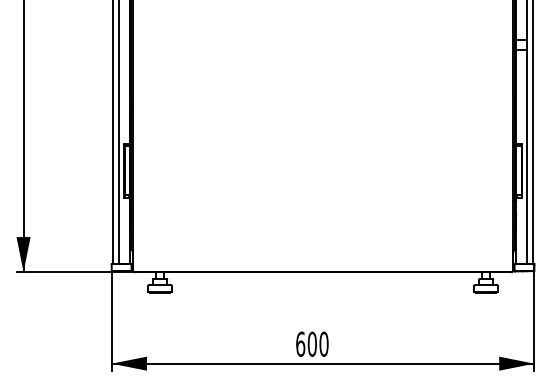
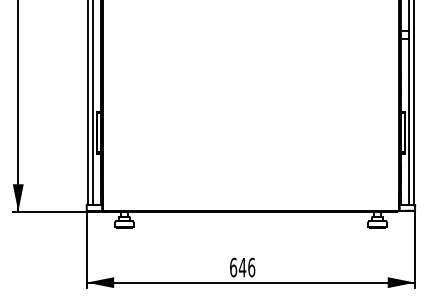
text: (317, 343) -> (246, 266), 600 -> 646

